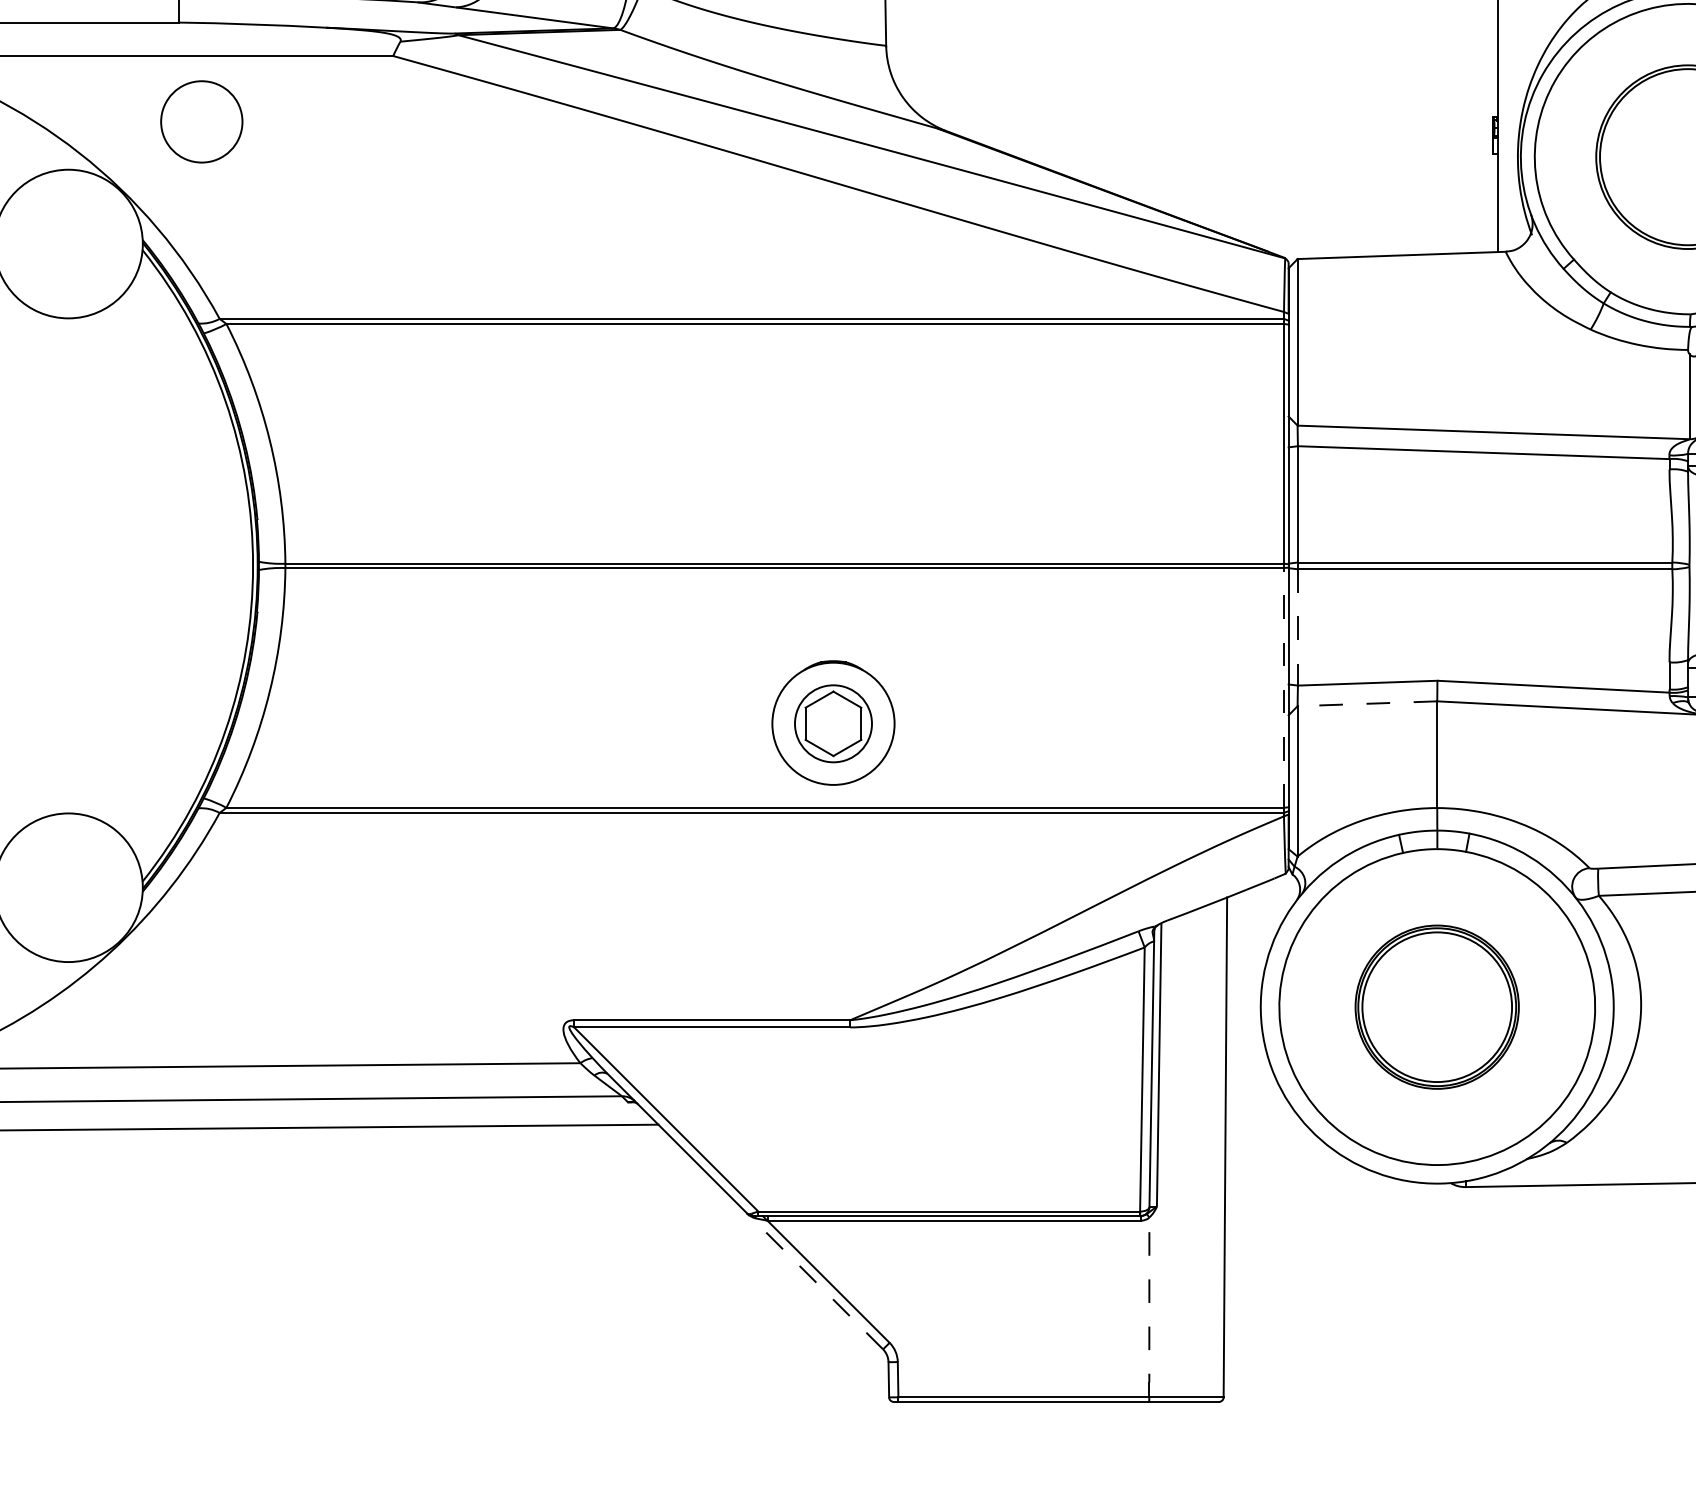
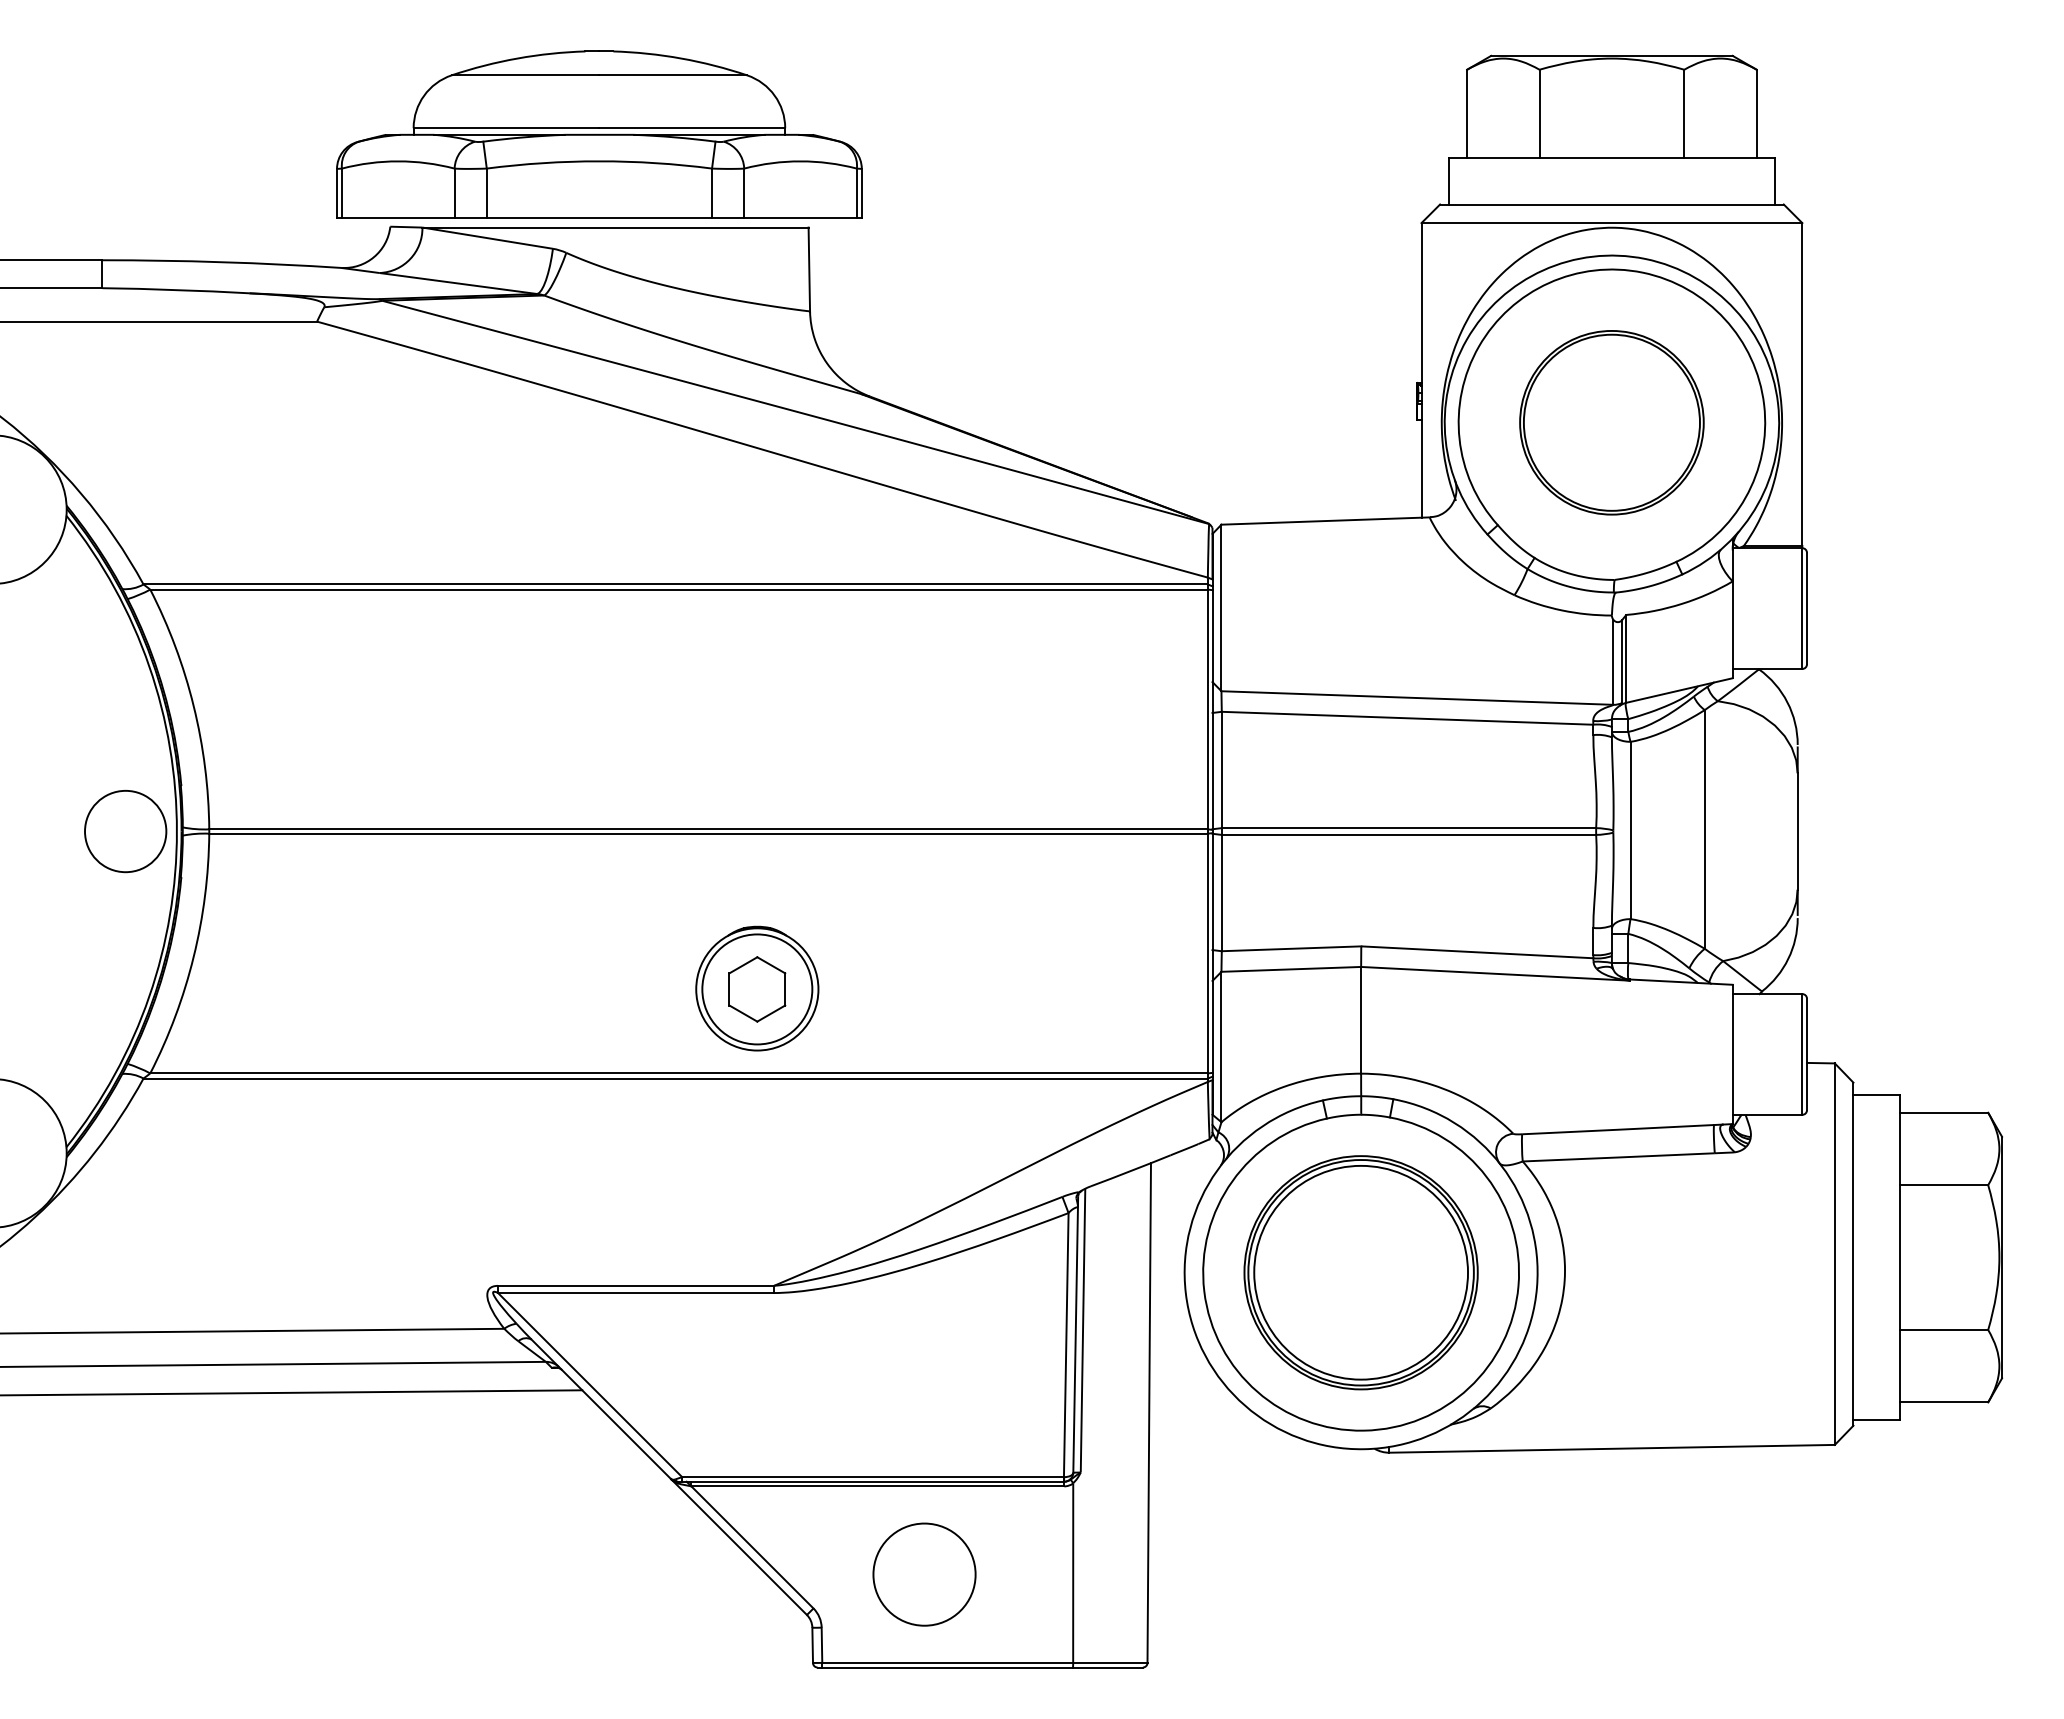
circle: (201, 121) -> (125, 831), moved
line: (1297, 627) -> (1221, 893), dashed -> solid
line: (1283, 687) -> (1207, 953), dashed -> solid
line: (1368, 703) -> (1292, 969), dashed -> solid
circle: (833, 723) -> (757, 989), size x1.43
part: (1436, 1006) -> (1360, 1272), size x1.43
line: (814, 1280) -> (738, 1546), dashed -> solid
line: (1149, 1307) -> (1073, 1573), dashed -> solid
circle: (1000, 1308) -> (924, 1574), added

